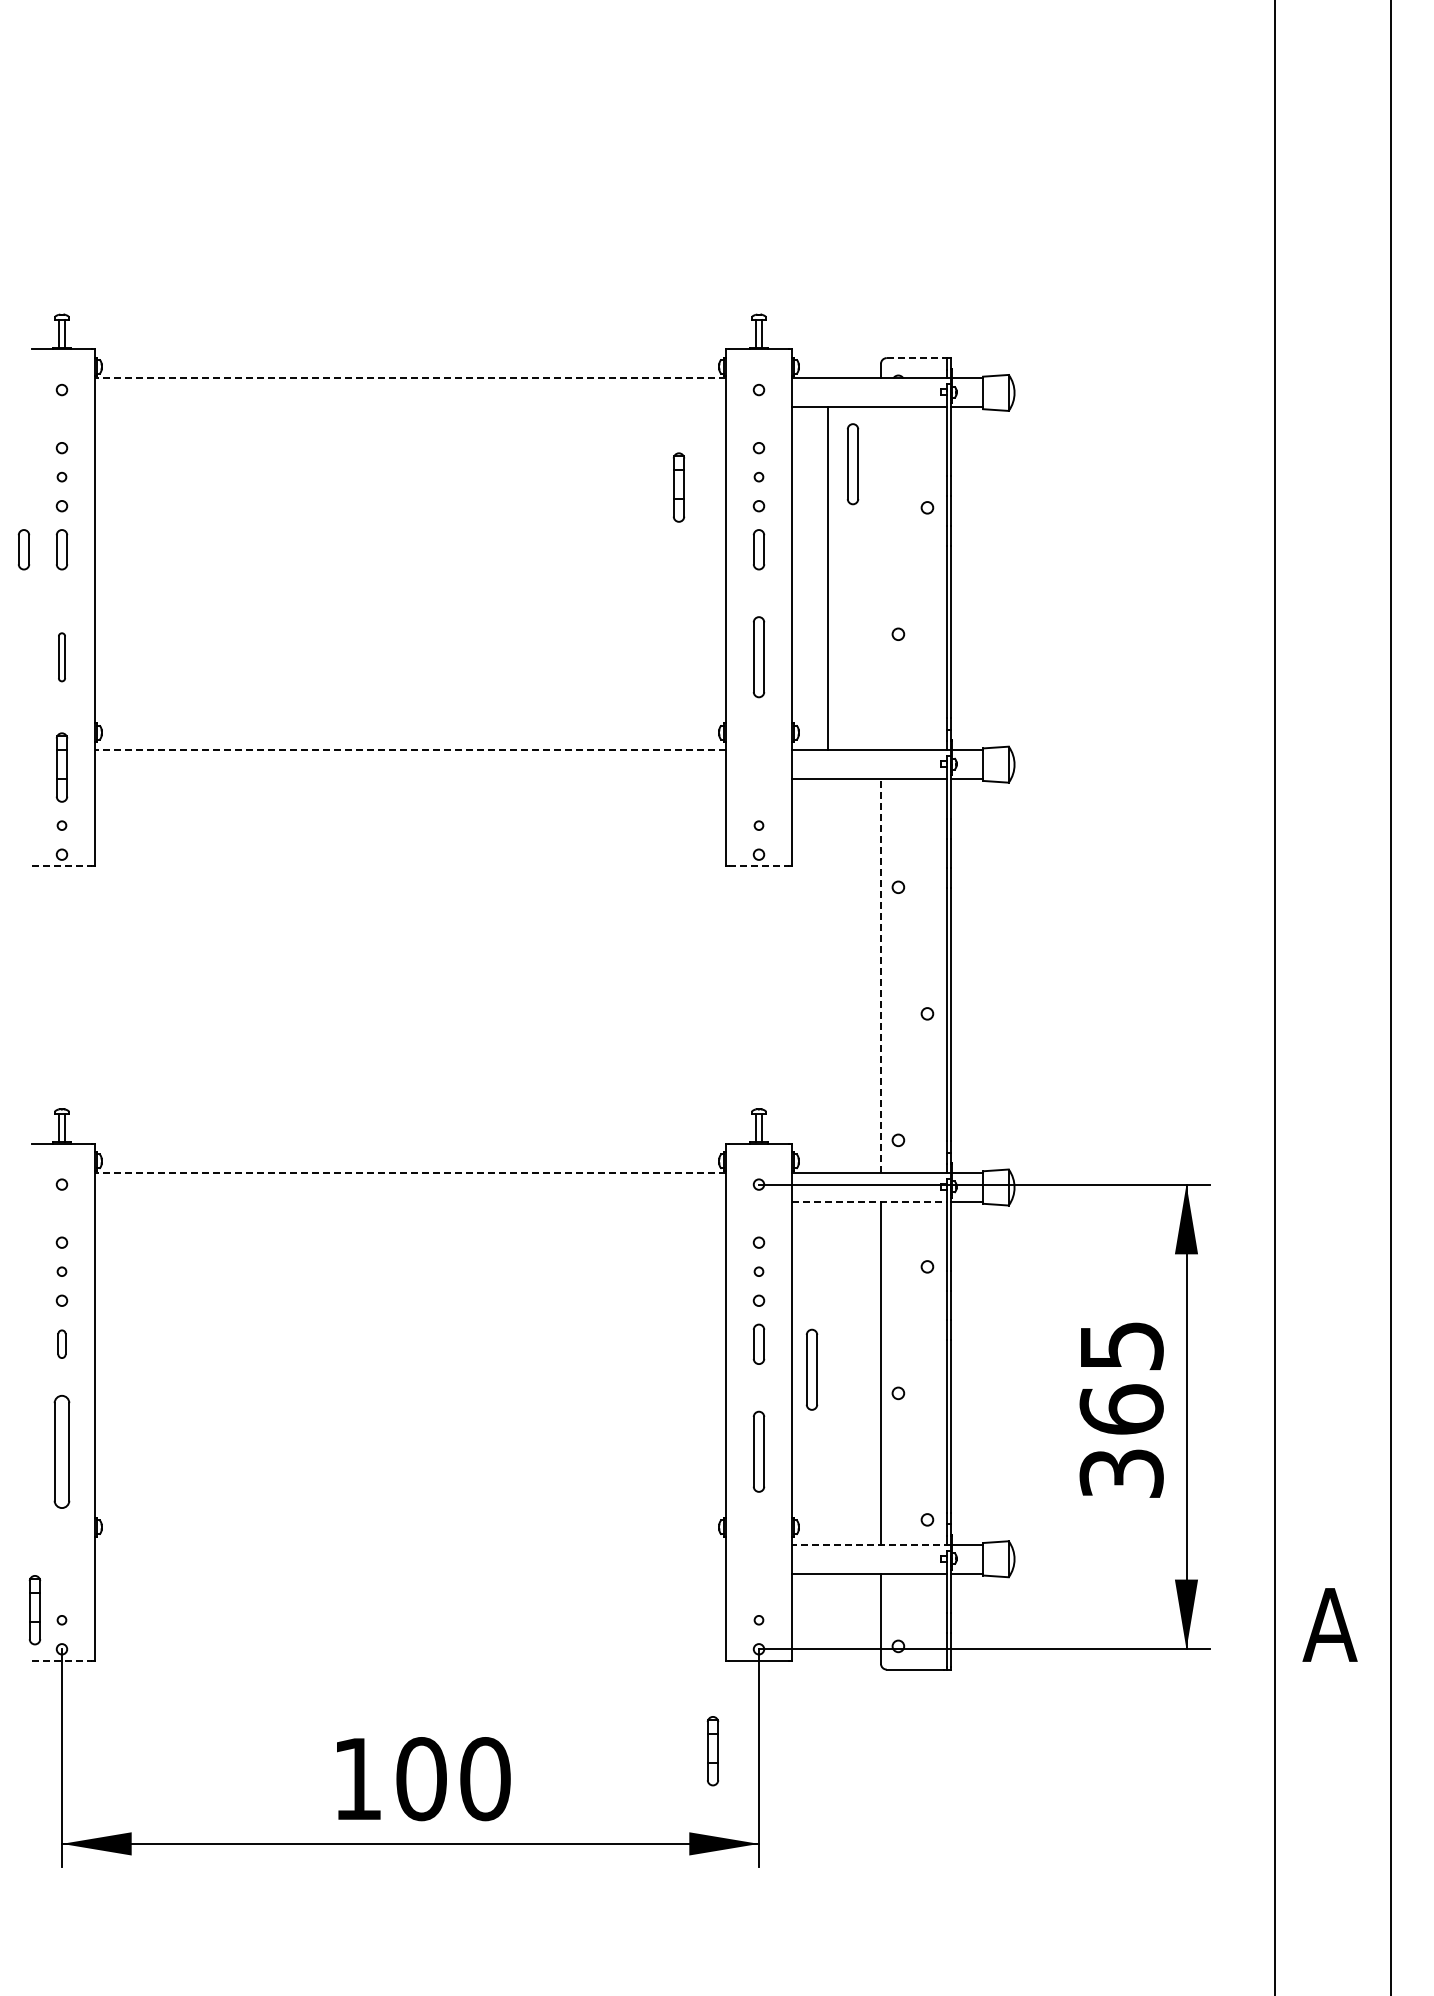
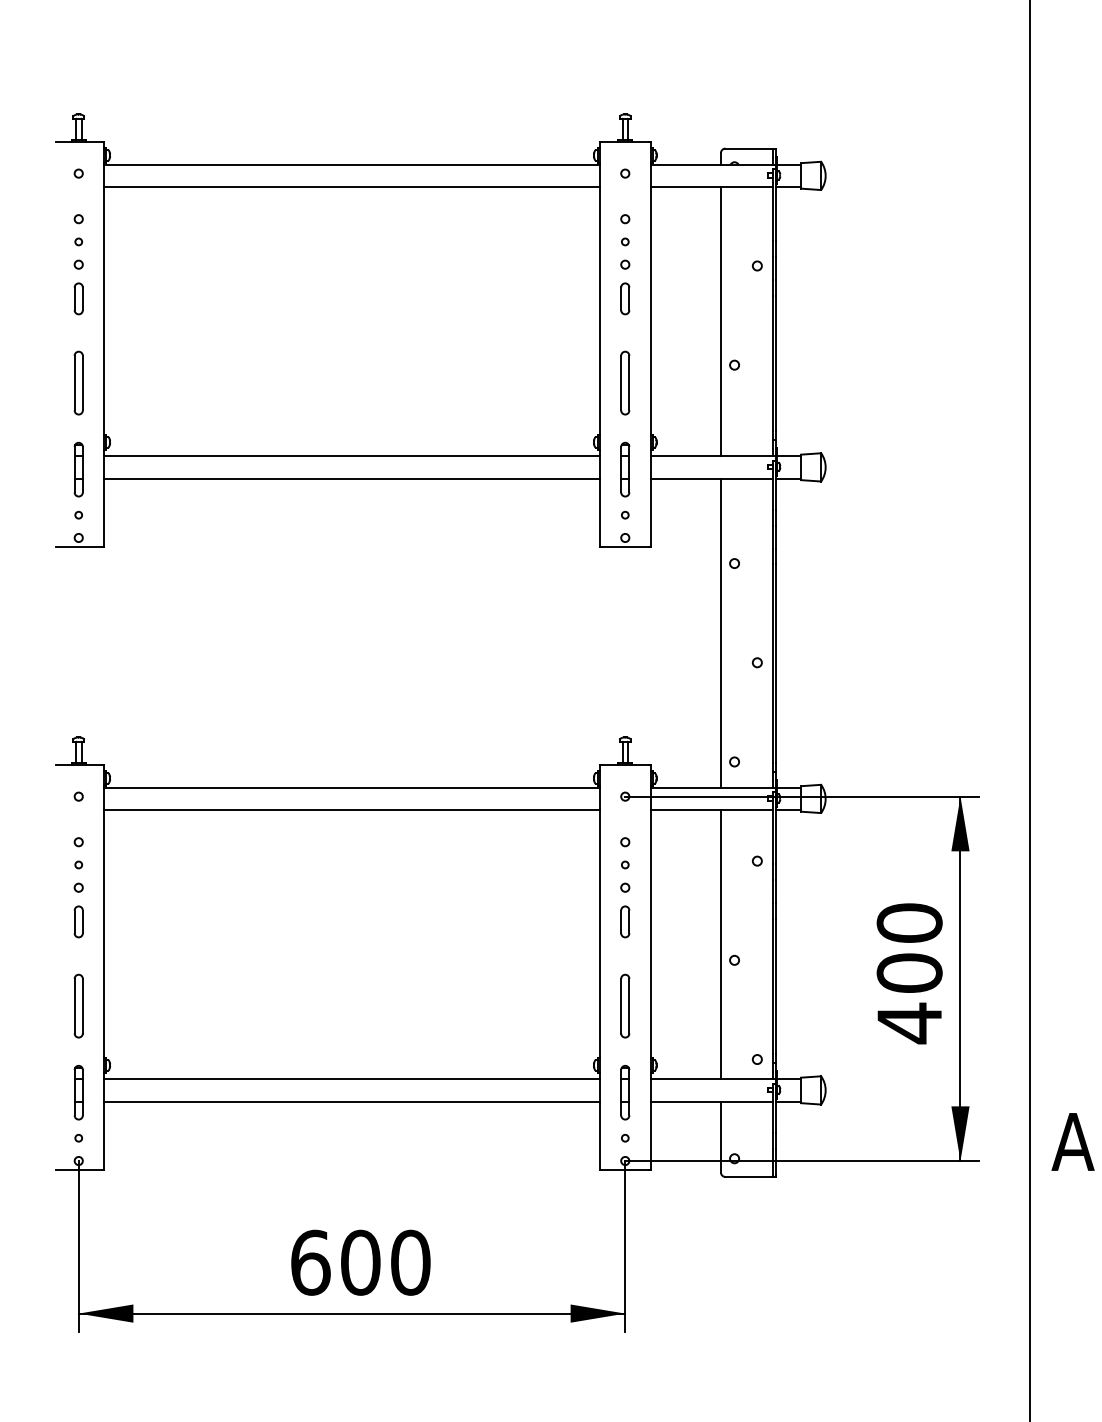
line: (915, 358) -> (747, 148), dashed -> solid
line: (410, 378) -> (352, 164), dashed -> solid
line: (410, 407) -> (352, 187), added
part: (852, 464) -> (698, 232), removed
part: (679, 487) -> (625, 469), moved
part: (23, 549) -> (48, 298), removed
line: (827, 578) -> (720, 321), moved
part: (61, 657) -> (78, 383), size x1.67
line: (410, 750) -> (352, 456), dashed -> solid
line: (410, 779) -> (352, 479), added
line: (62, 866) -> (79, 547), dashed -> solid
line: (759, 866) -> (625, 547), dashed -> solid
line: (880, 976) -> (720, 633), dashed -> solid
line: (410, 1173) -> (352, 787), dashed -> solid
line: (410, 1202) -> (352, 810), added
line: (869, 1202) -> (711, 810), dashed -> solid
part: (61, 1343) -> (78, 921), size x1.43
part: (811, 1369) -> (666, 941), removed
text: (1121, 1410) -> (909, 973), 365 -> 400
part: (61, 1451) -> (78, 1005), size x0.71
line: (410, 1544) -> (352, 1078), added
line: (871, 1544) -> (713, 1078), dashed -> solid
line: (410, 1573) -> (352, 1101), added
part: (34, 1610) -> (78, 1092), moved
line: (62, 1660) -> (79, 1169), dashed -> solid
part: (712, 1751) -> (624, 1092), moved
text: (358, 1779) -> (311, 1263), 100 -> 600

